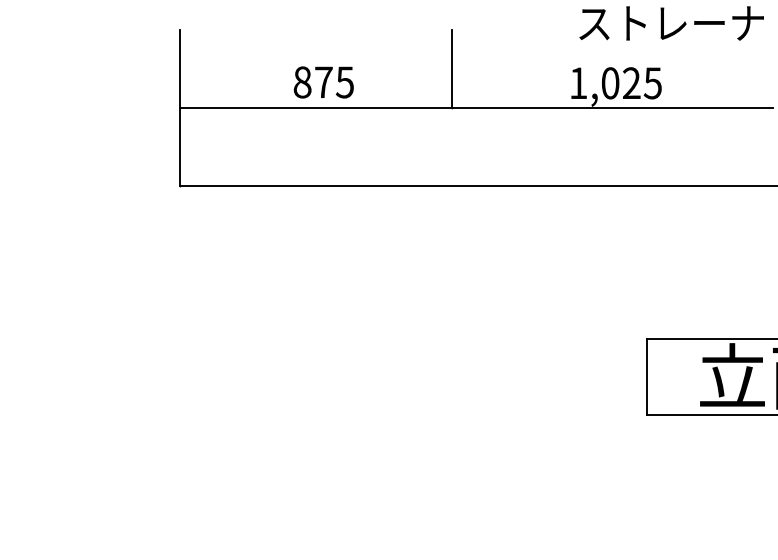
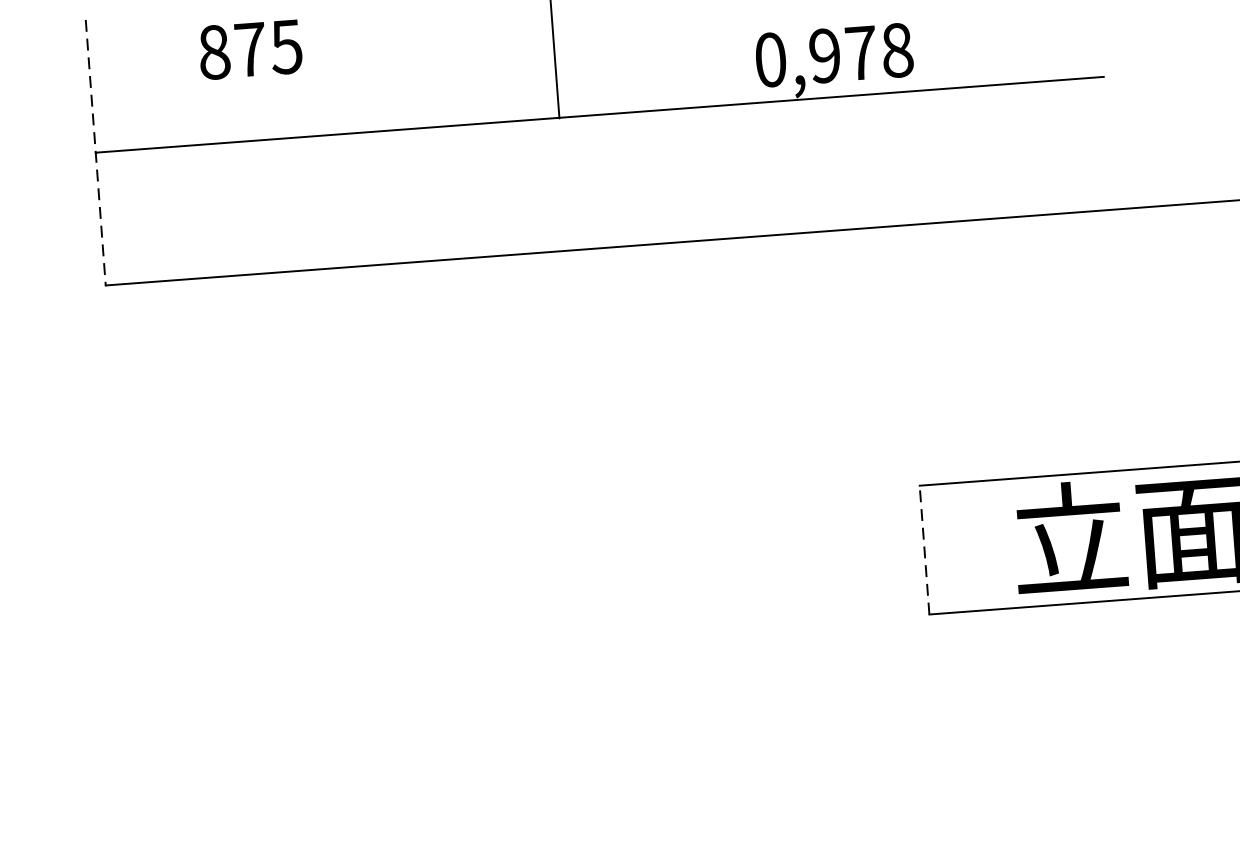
text: (323, 82) -> (249, 49), moved
text: (615, 83) -> (833, 55), 1,025 -> 0,978
line: (179, 108) -> (95, 153), solid -> dashed
line: (646, 376) -> (923, 549), solid -> dashed

